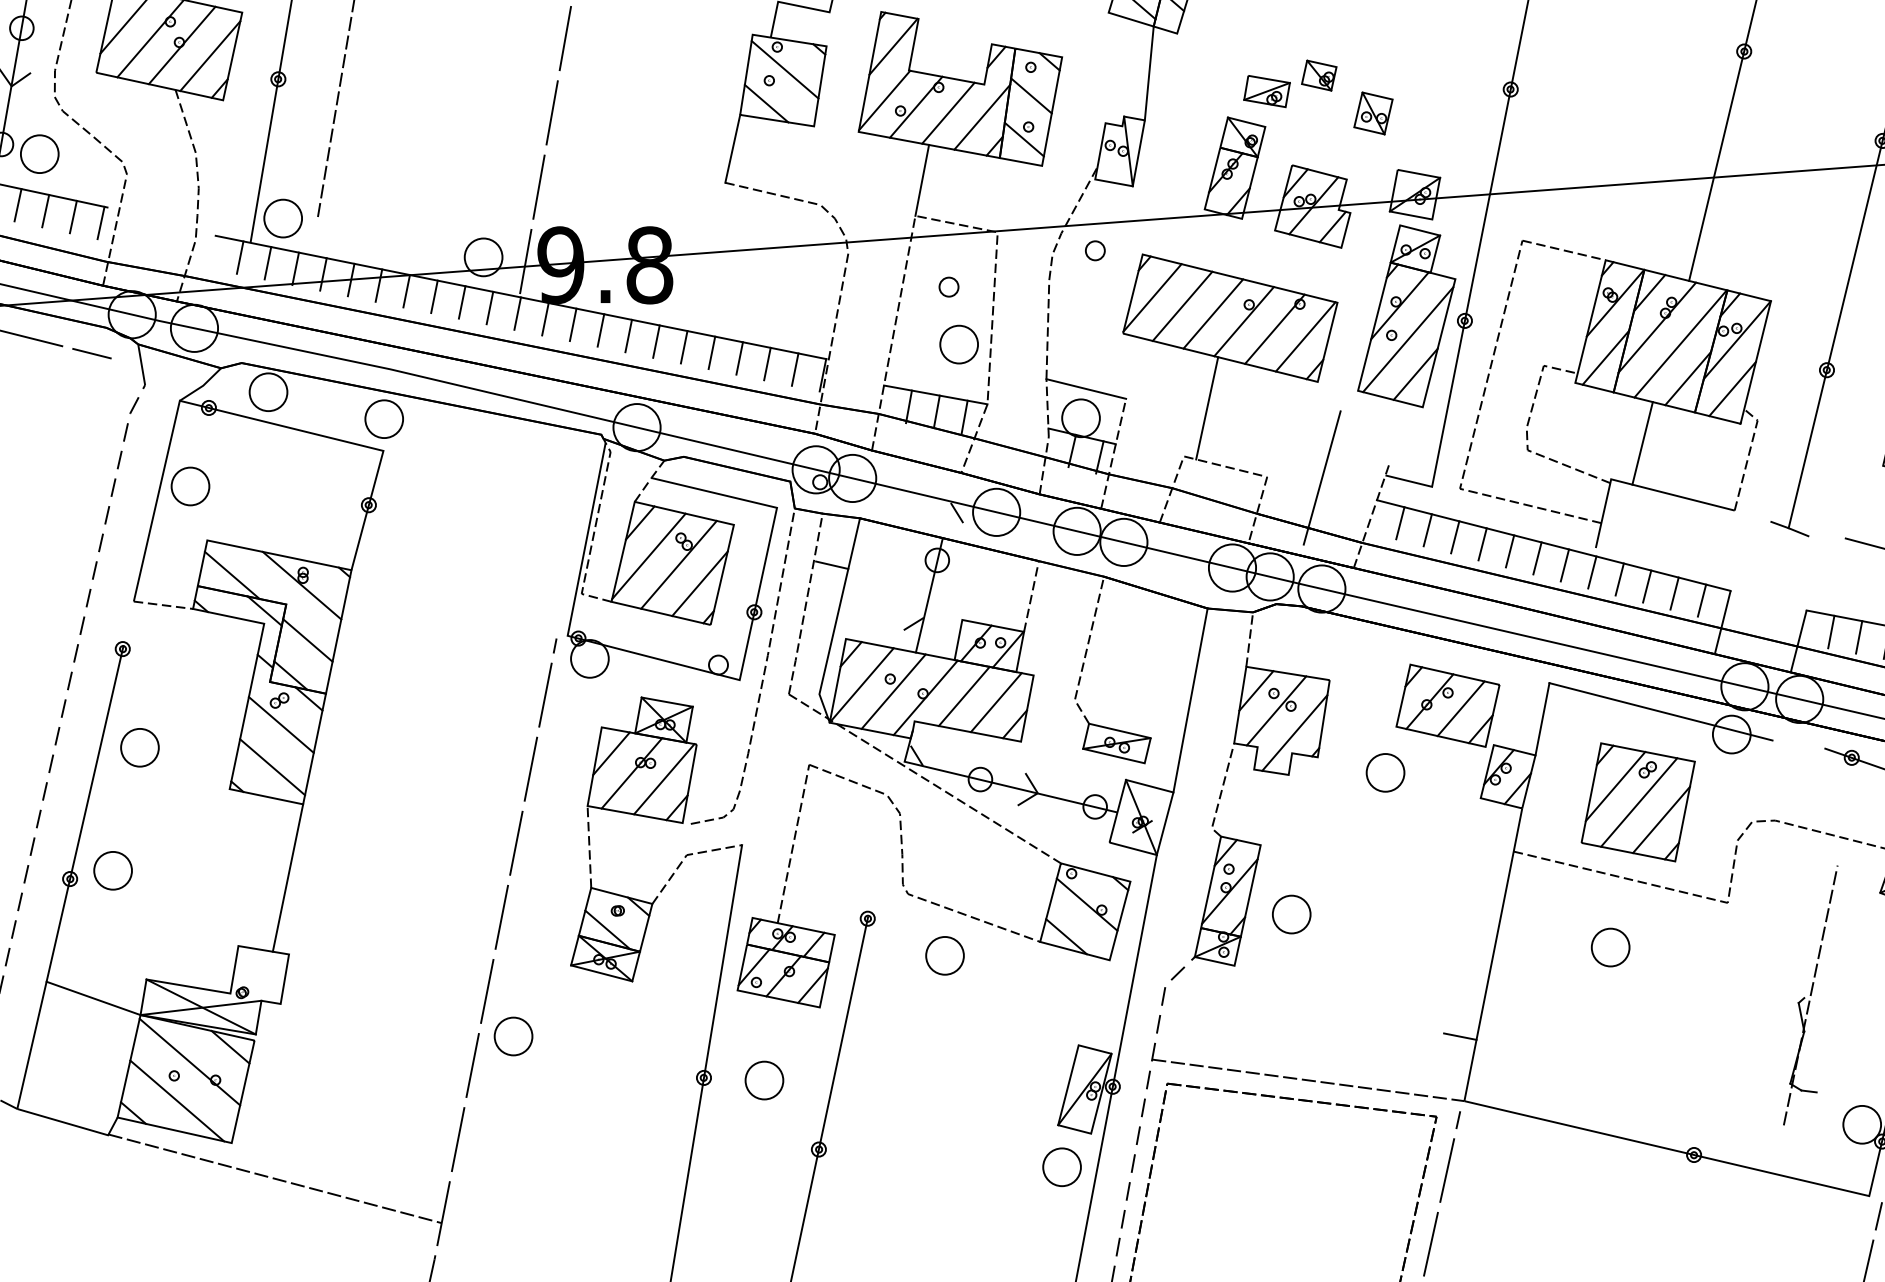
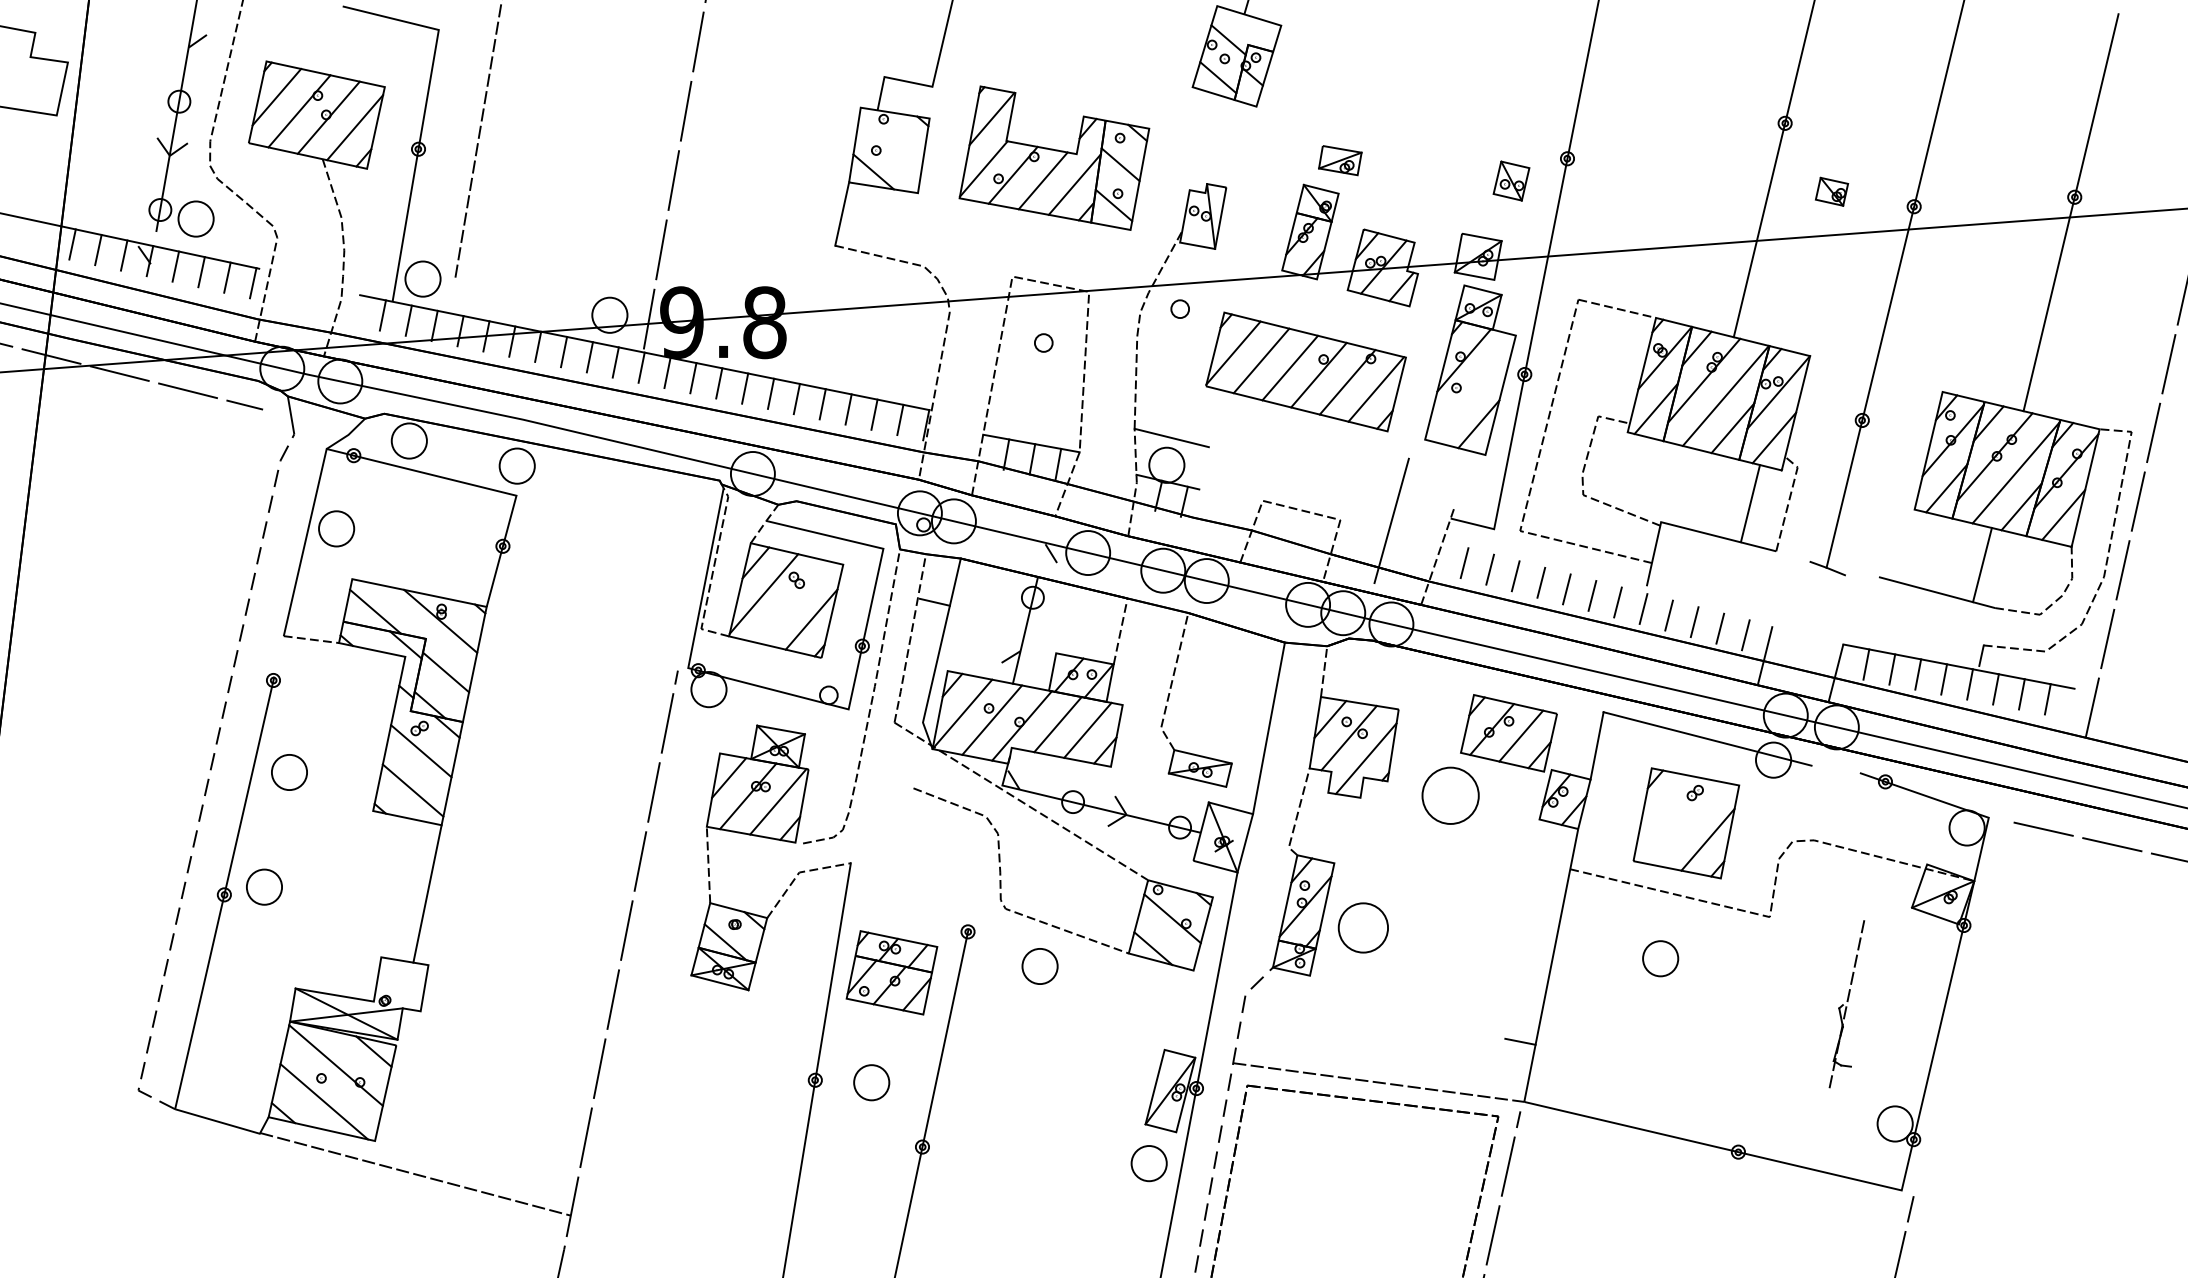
line: (784, 69) -> (890, 140), removed
line: (1149, 73) -> (1230, 143), removed
part: (1319, 75) -> (1832, 191), moved
part: (1373, 112) -> (1511, 180), moved
line: (921, 180) -> (1018, 243), removed
line: (1407, 339) -> (1471, 391), removed
part: (958, 344) -> (1052, 396), removed
line: (1207, 407) -> (1284, 455), removed
line: (1641, 443) -> (1749, 503), moved
line: (1112, 453) -> (1196, 498), removed
line: (1553, 545) -> (1607, 583), removed
line: (678, 564) -> (791, 601), removed
part: (1385, 772) -> (1450, 795), size x1.6
line: (1614, 786) -> (1664, 808), removed
line: (1638, 802) -> (1686, 823), removed
line: (793, 843) -> (898, 861), removed
part: (1290, 914) -> (1362, 927), size x1.4
part: (1810, 995) -> (1846, 1003), size x0.7
line: (93, 997) -> (246, 1005), removed
part: (513, 1036) -> (637, 1041), removed

